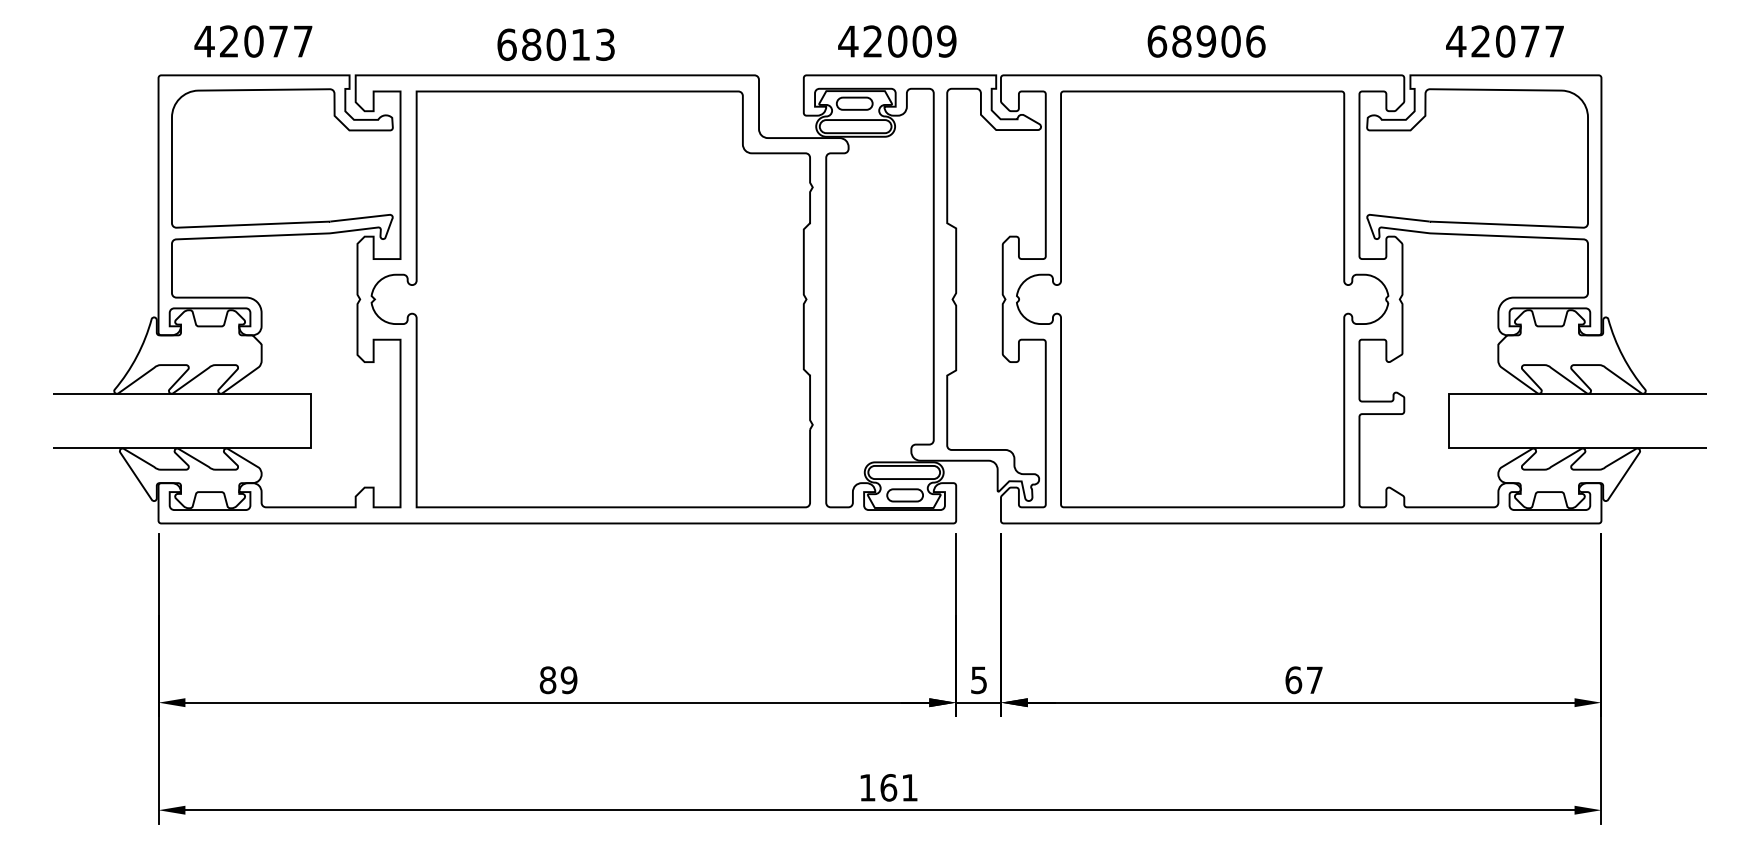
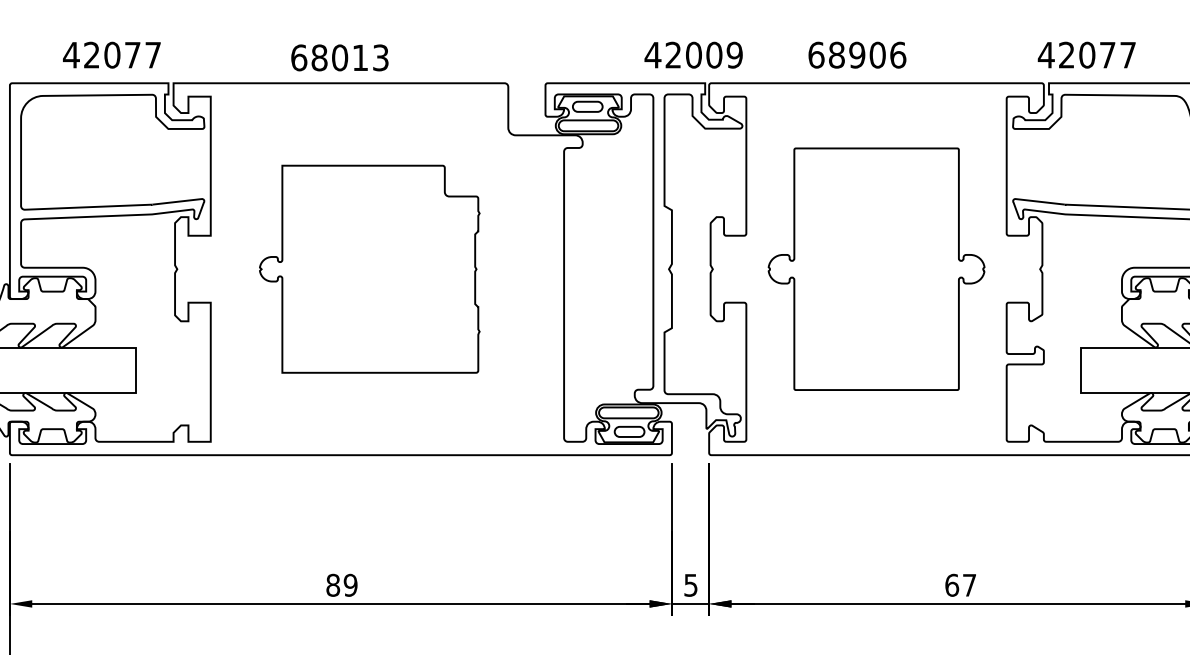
text: (253, 41) -> (111, 55), moved
text: (897, 41) -> (693, 55), moved
text: (1206, 41) -> (857, 55), moved
text: (1504, 41) -> (1086, 55), moved
part: (591, 299) -> (369, 269), size x0.6
part: (1202, 299) -> (876, 269), size x0.7

